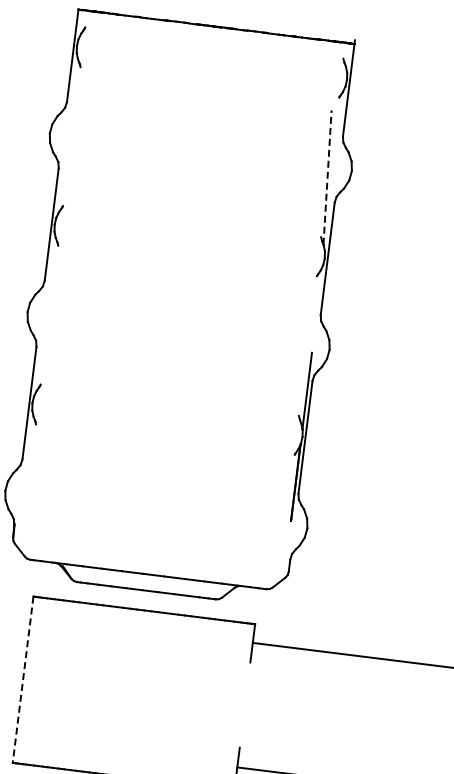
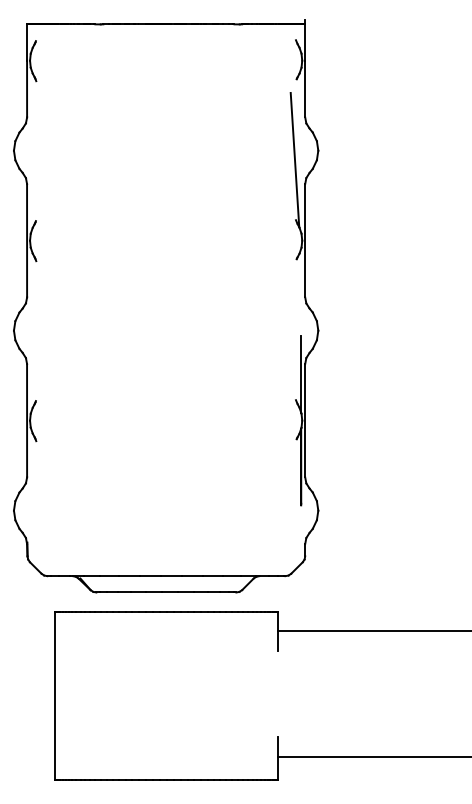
line: (327, 176) -> (294, 159), dashed -> solid
line: (22, 680) -> (54, 696), dashed -> solid

